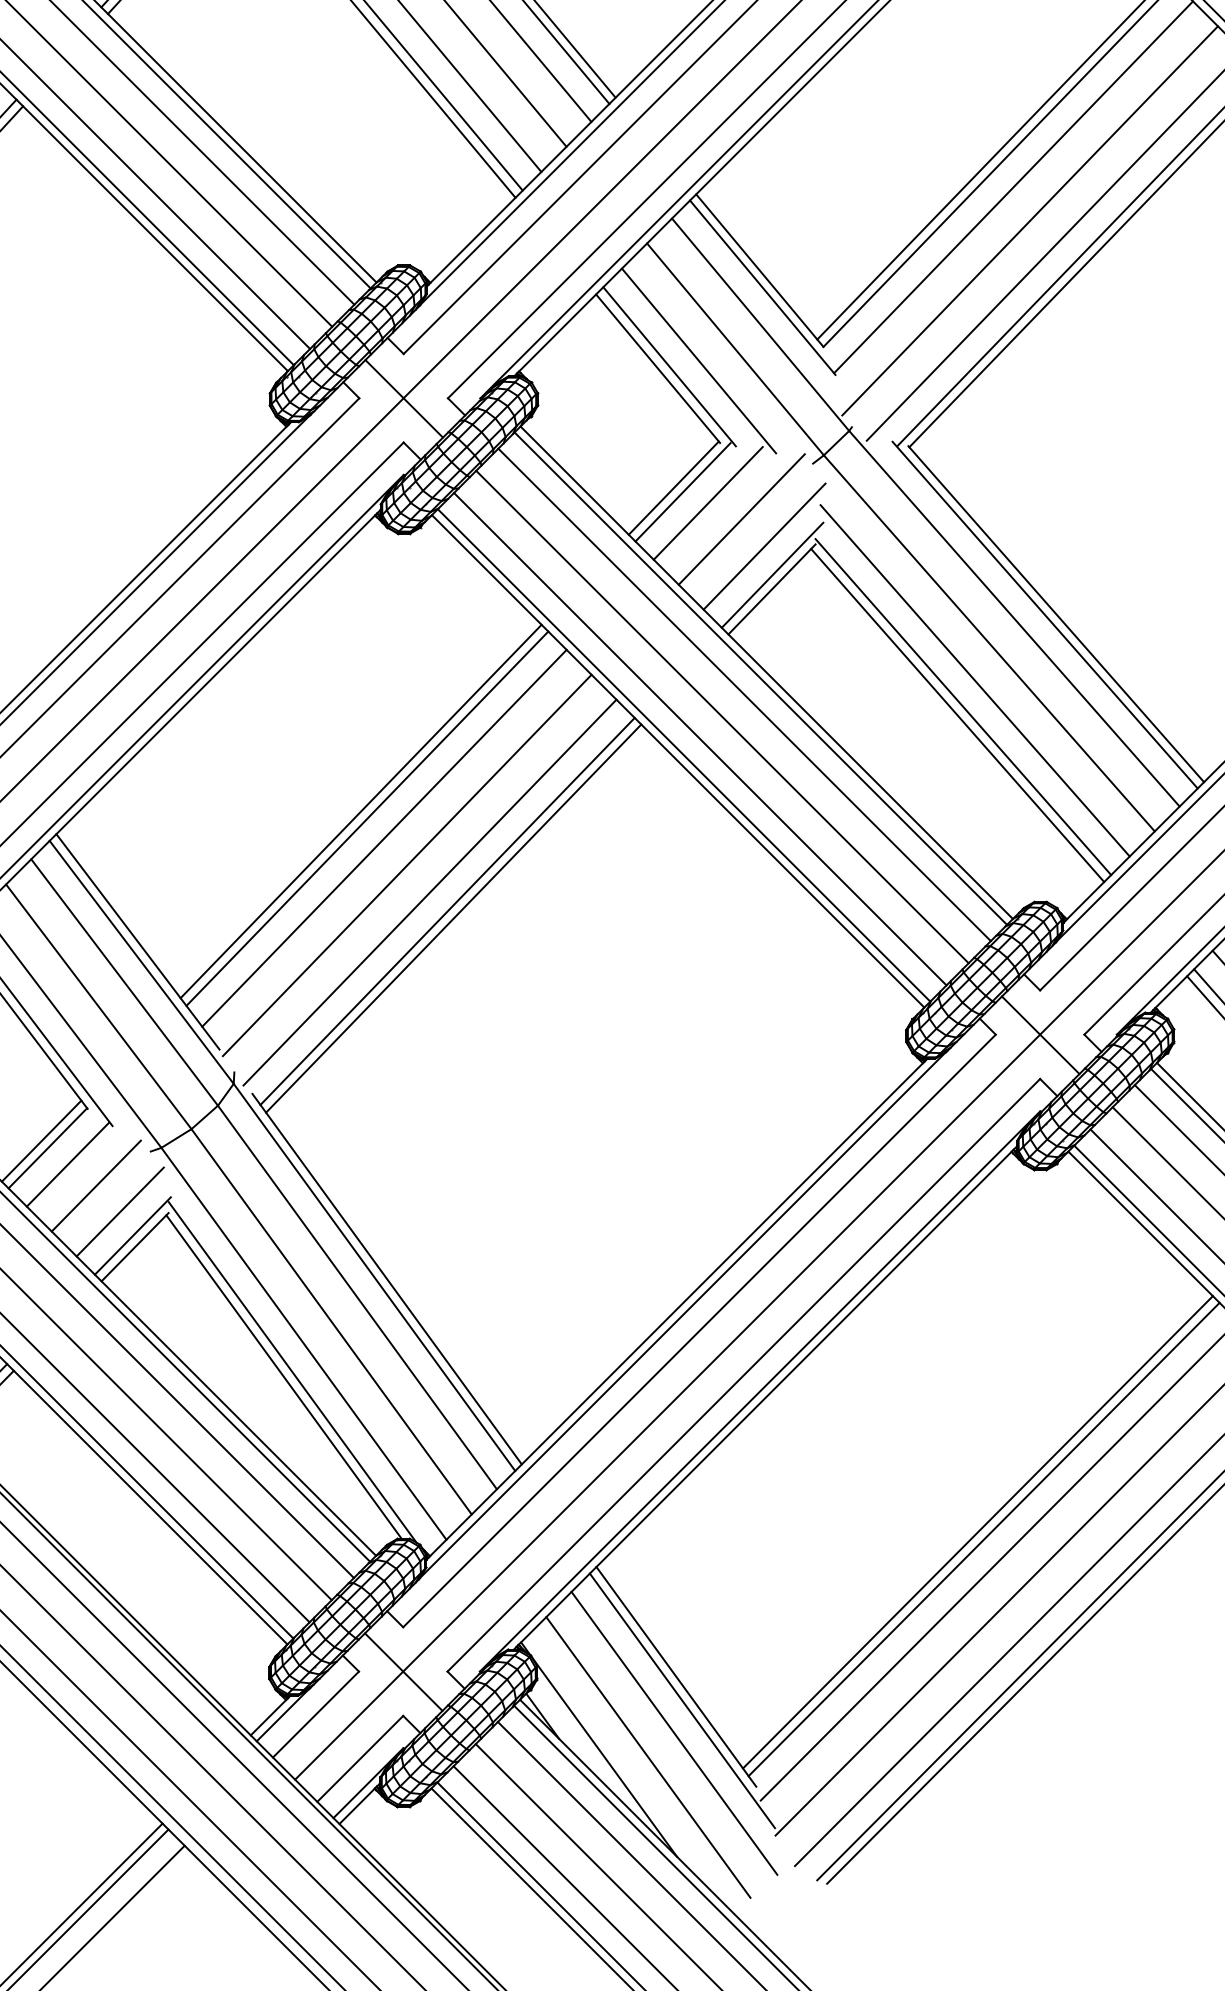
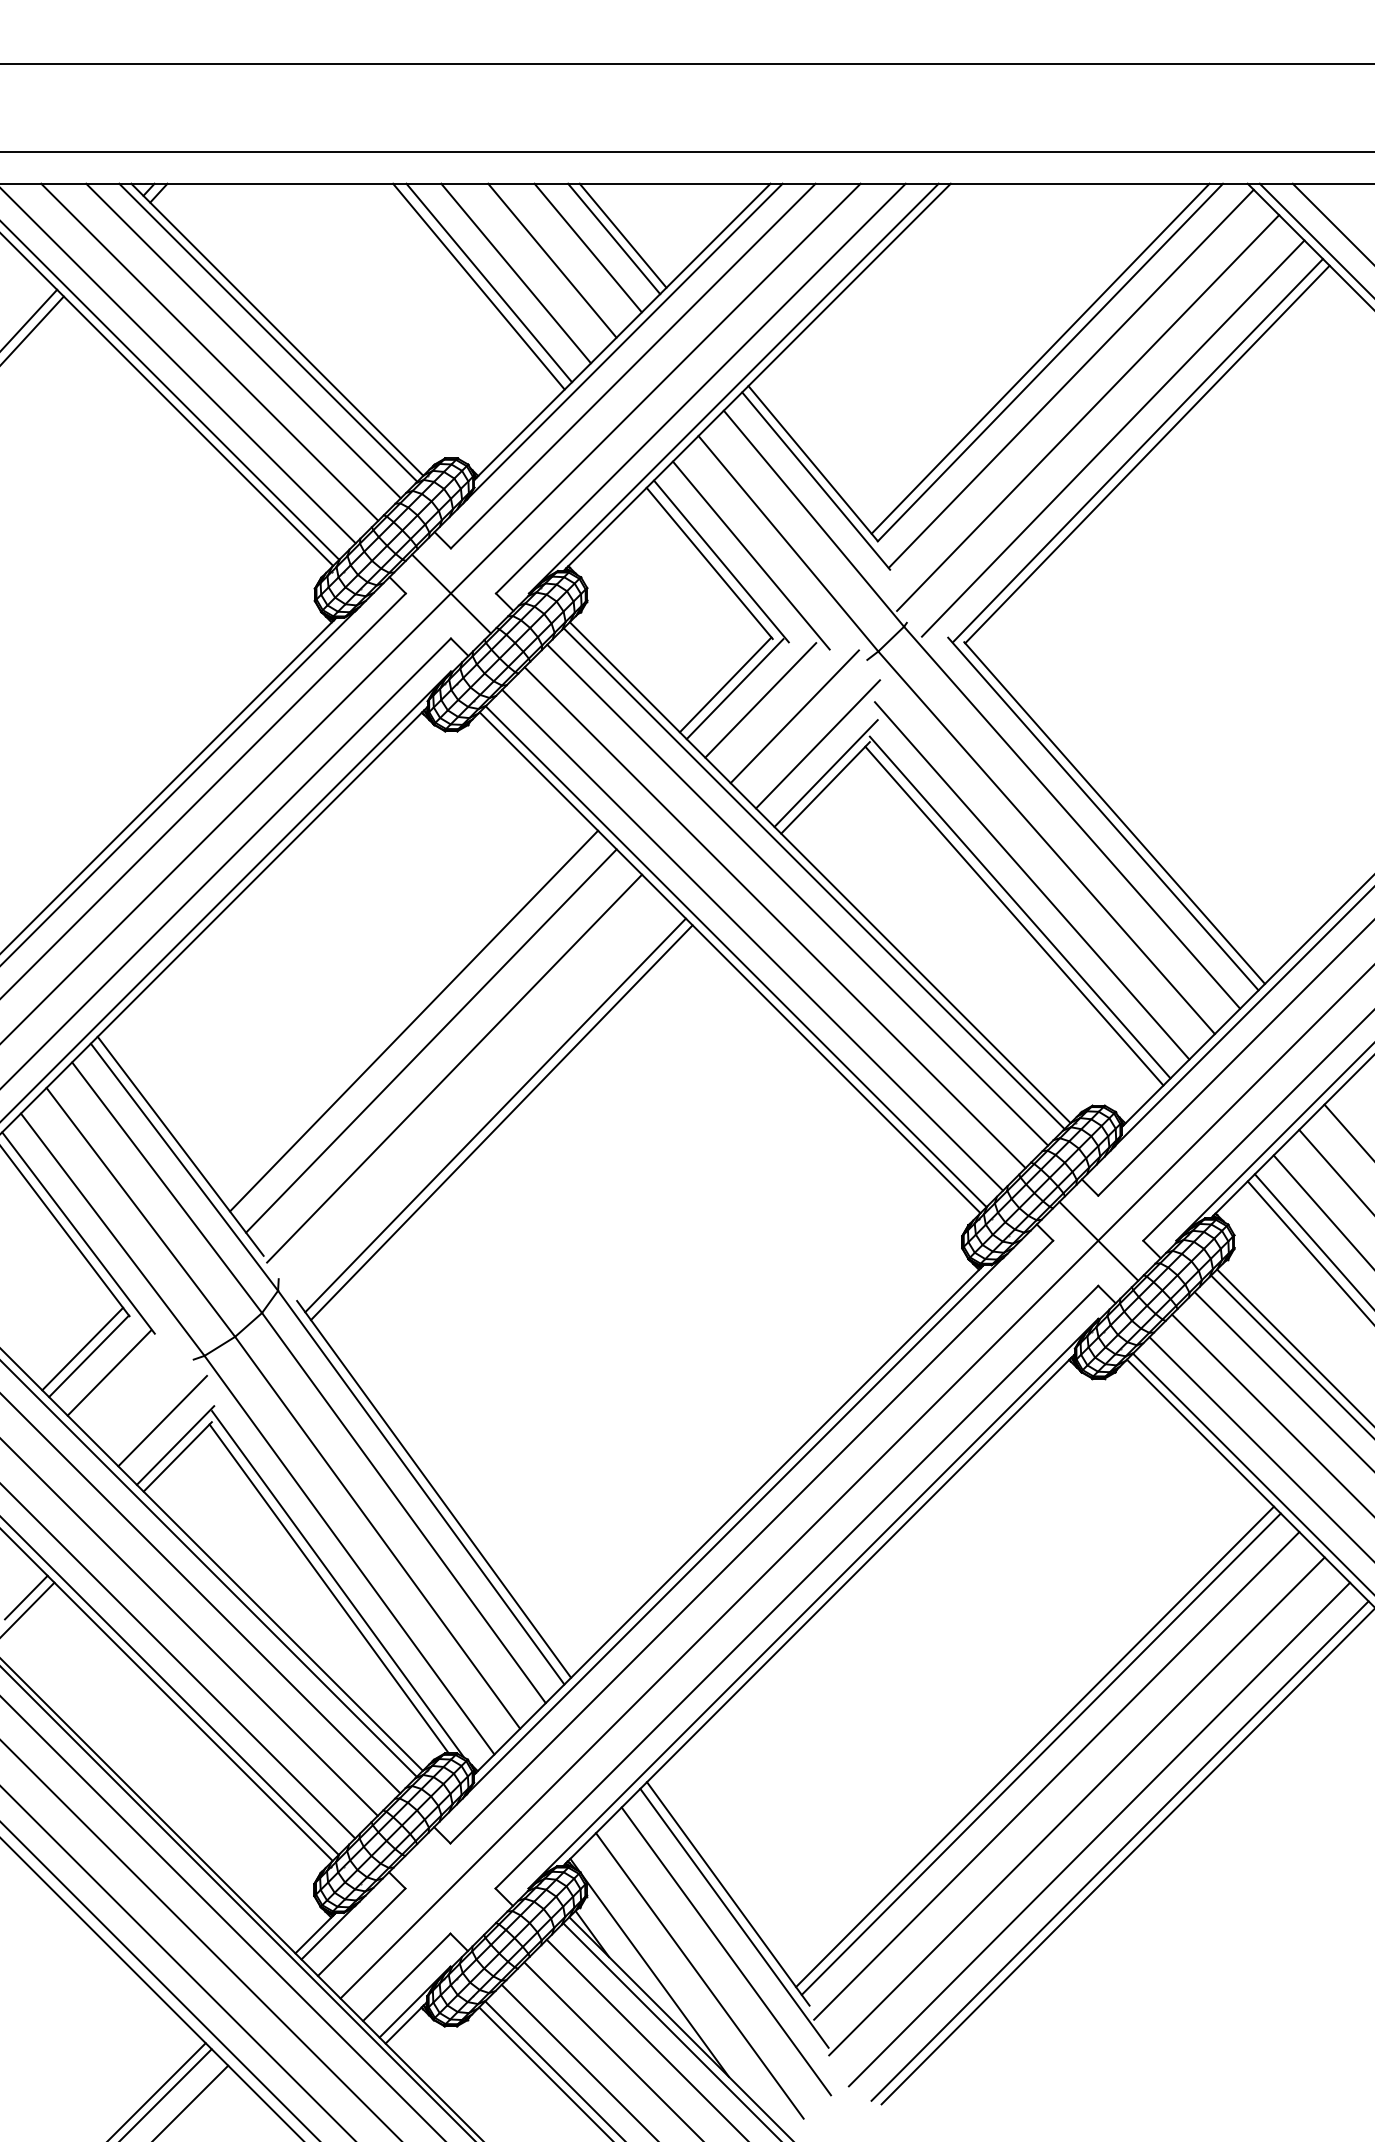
line: (360, 811) -> (407, 1013), removed
line: (429, 892) -> (477, 1096), removed
line: (96, 1185) -> (138, 1394), removed
line: (403, 1671) -> (450, 1888), removed

